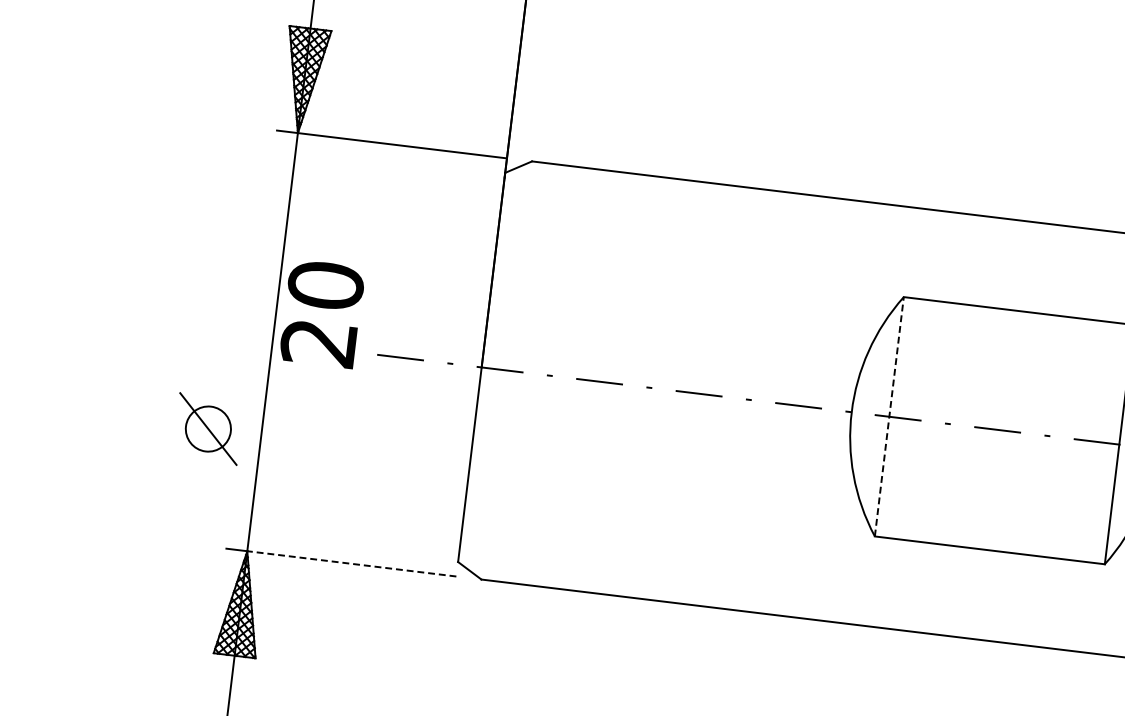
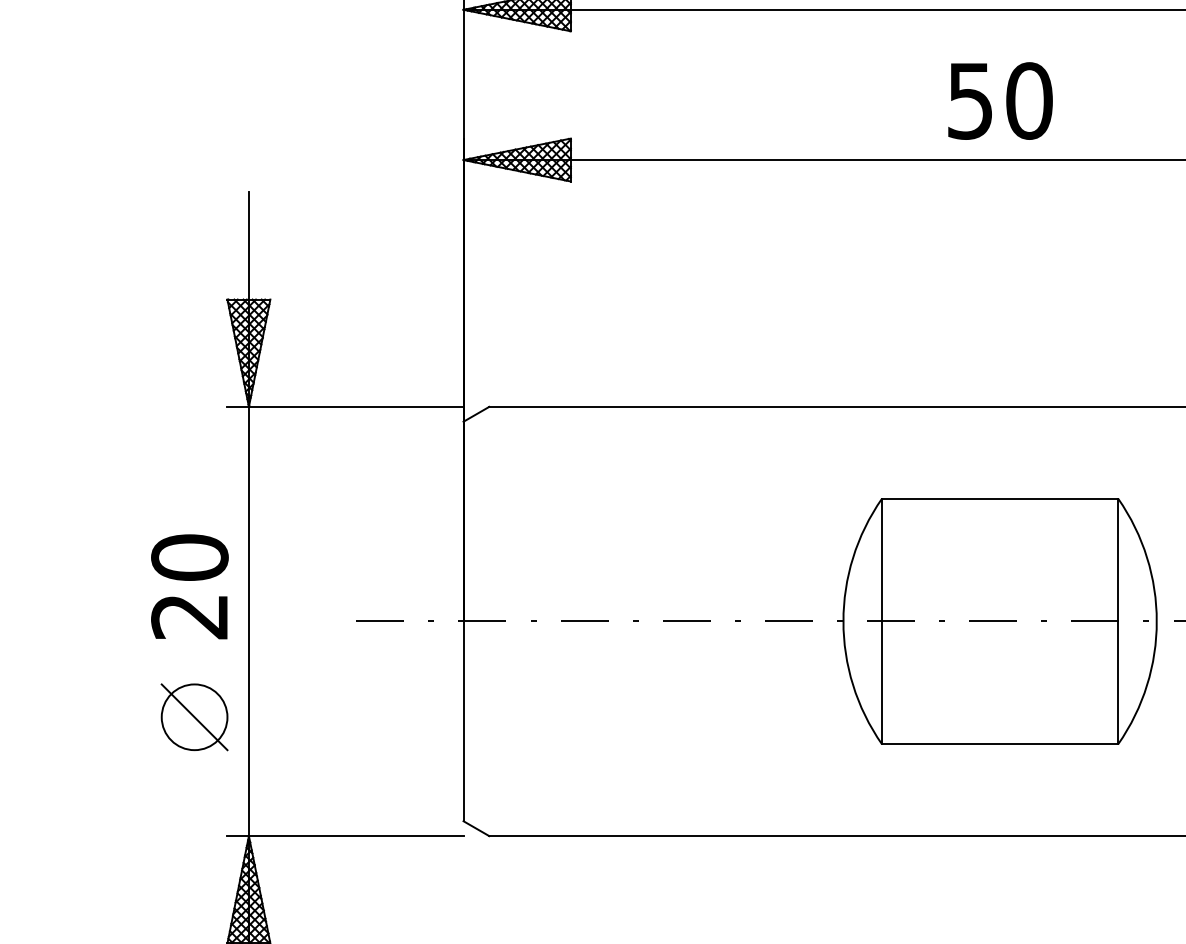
text: (322, 313) -> (189, 586), moved
line: (889, 416) -> (882, 621), dashed -> solid
circle: (208, 429) -> (194, 717), size x1.43
line: (351, 564) -> (355, 836), dashed -> solid

